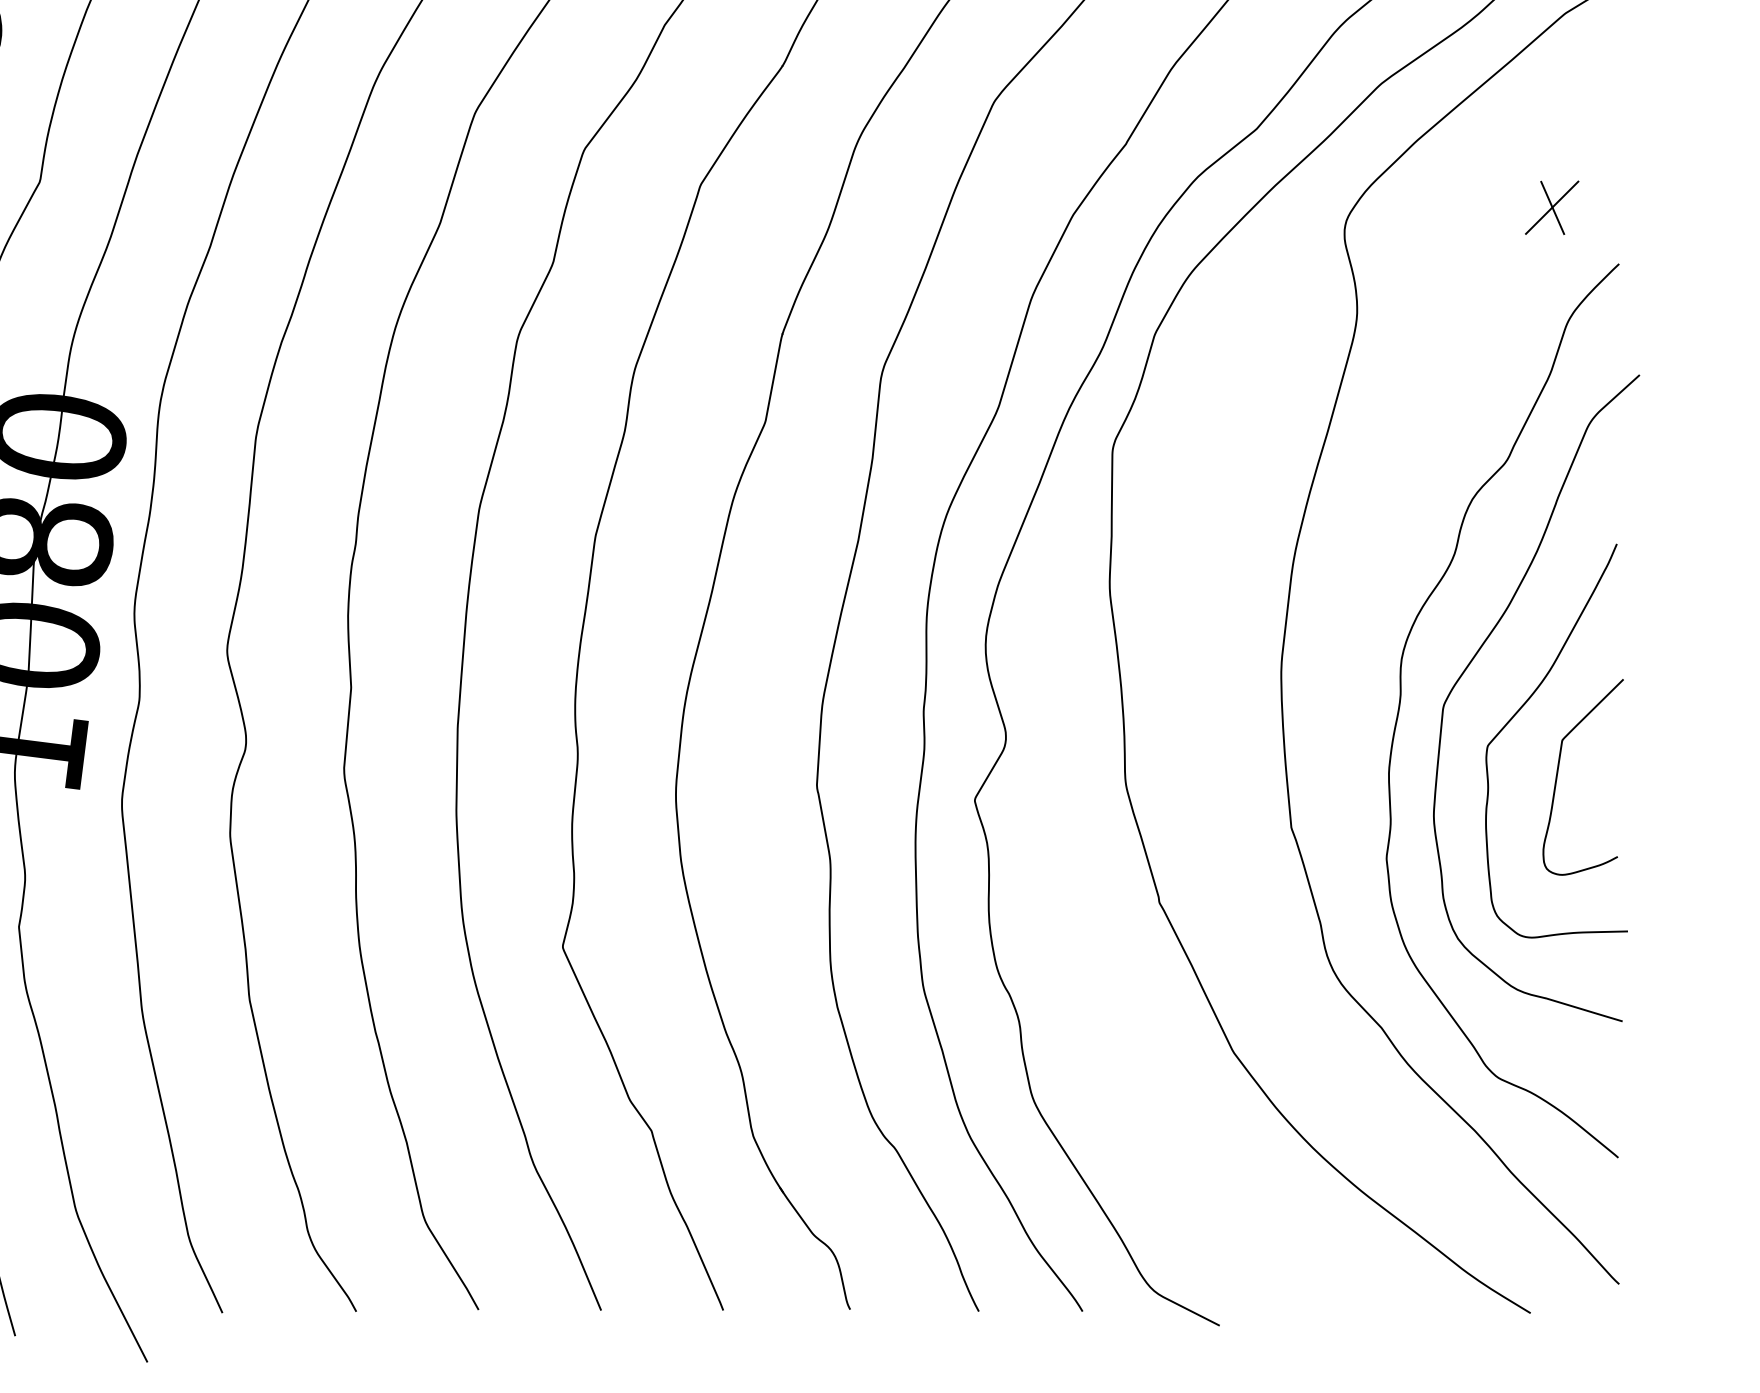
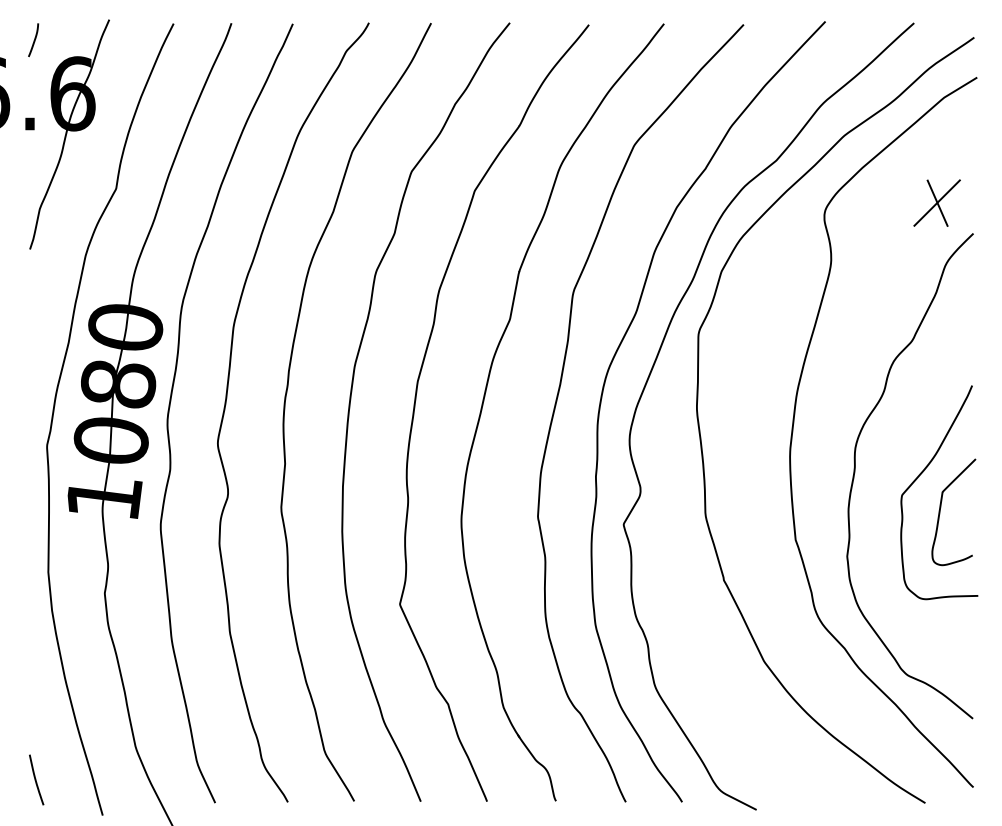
part: (1551, 206) -> (936, 202), size x1.6
curve: (1477, 656) -> (896, 446), removed

